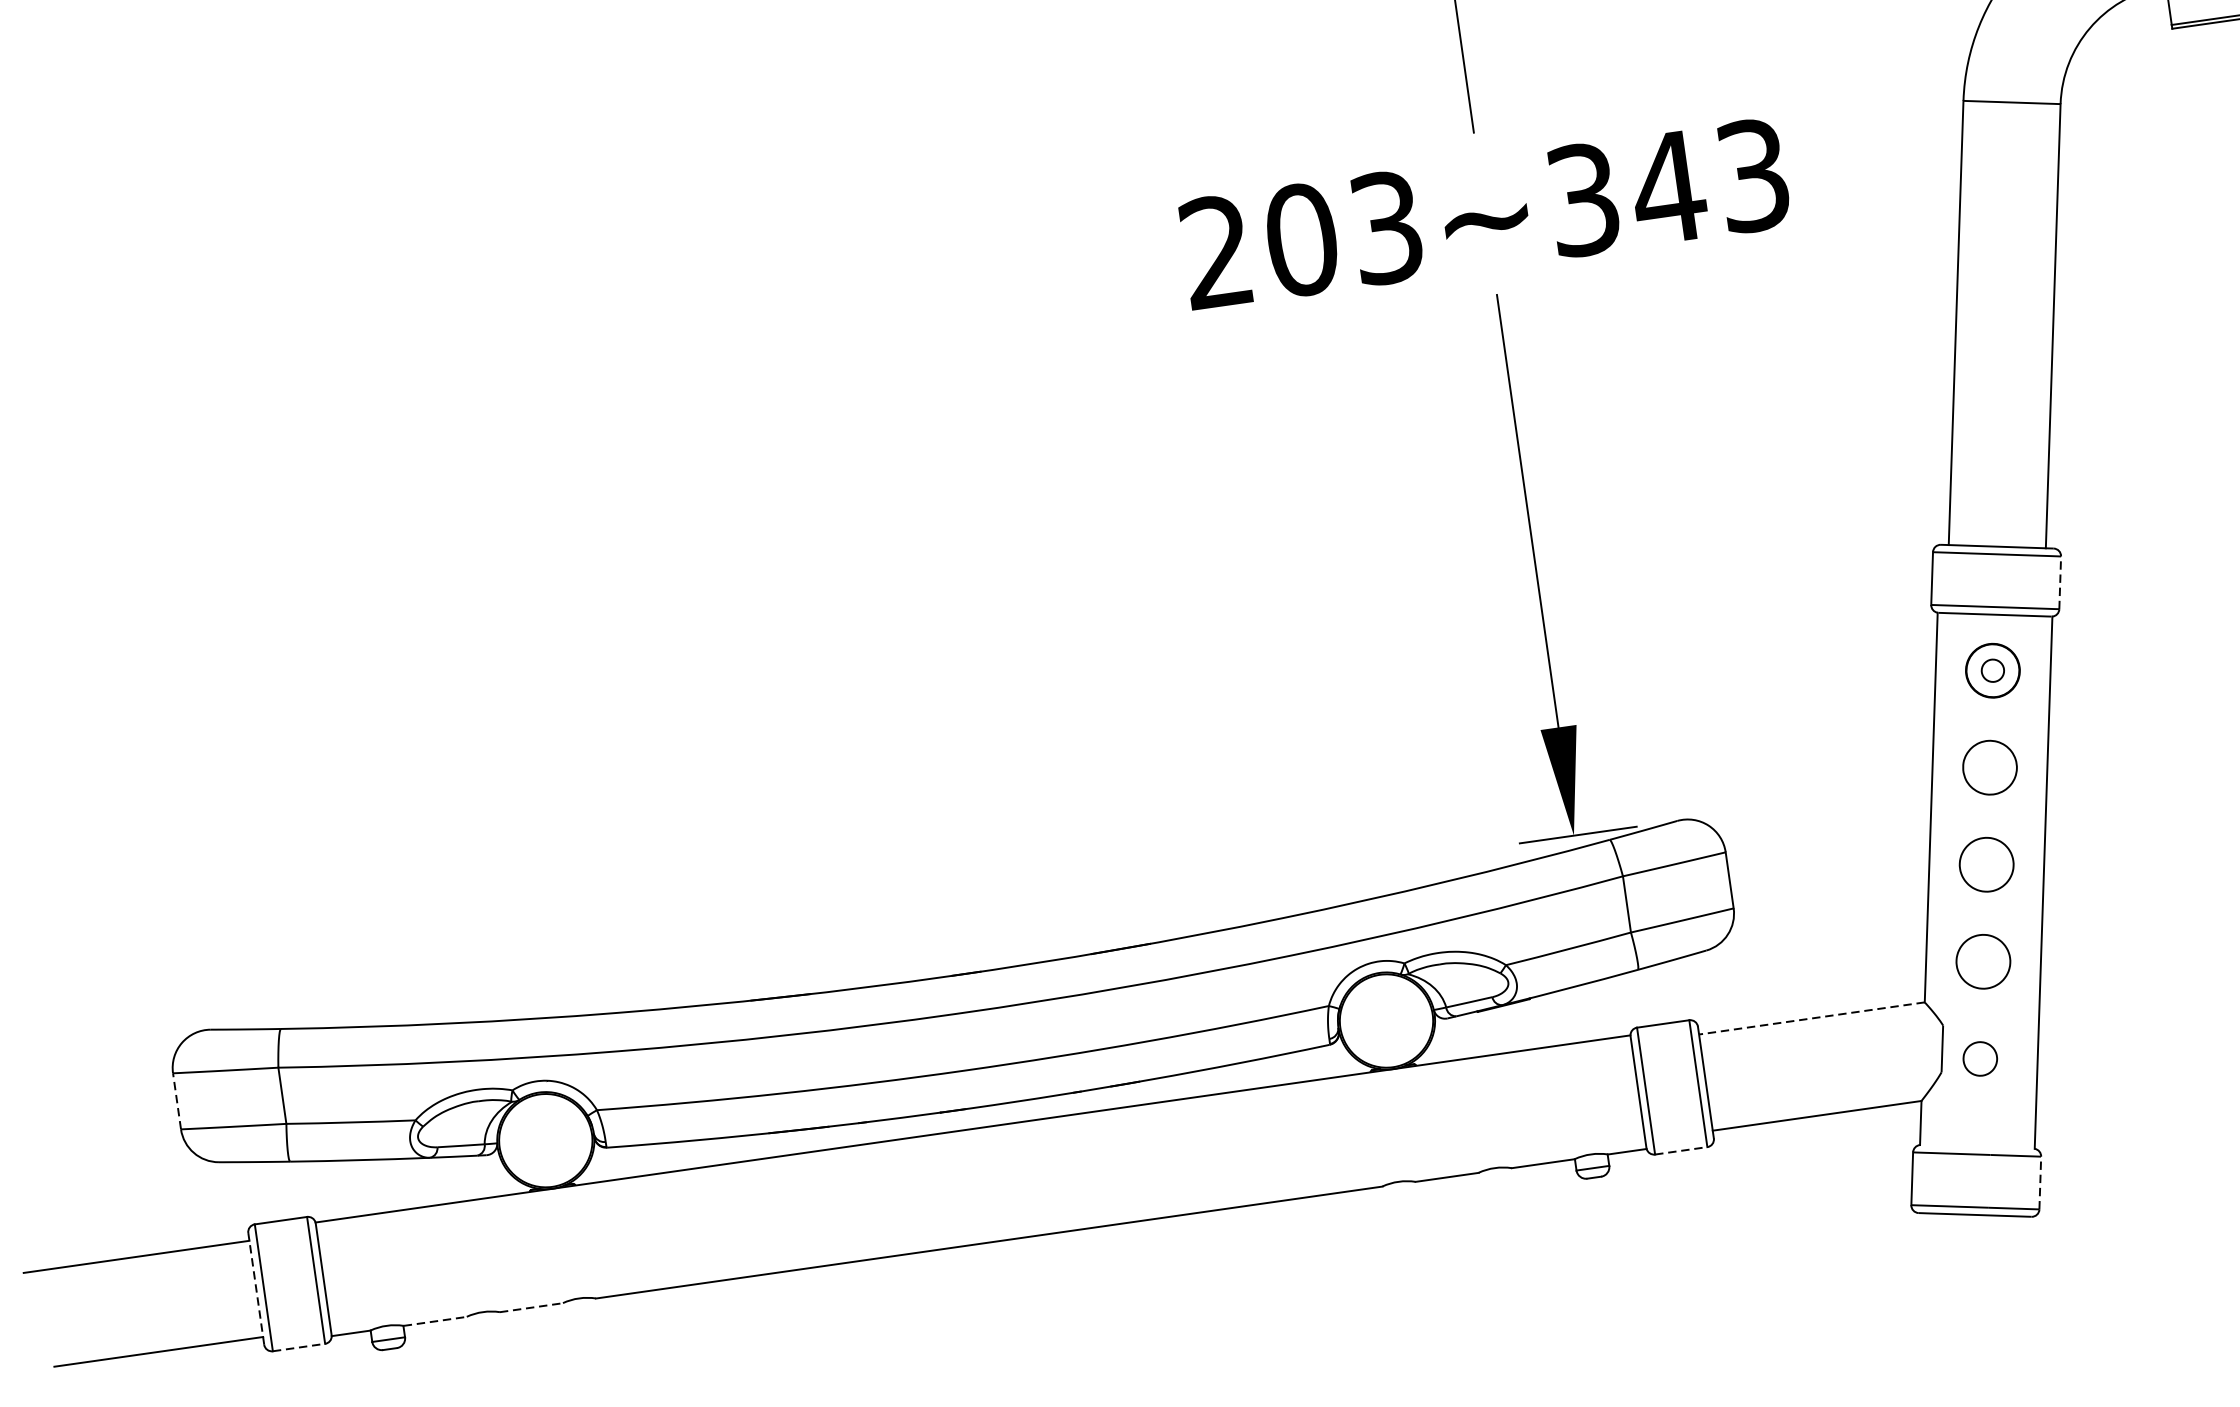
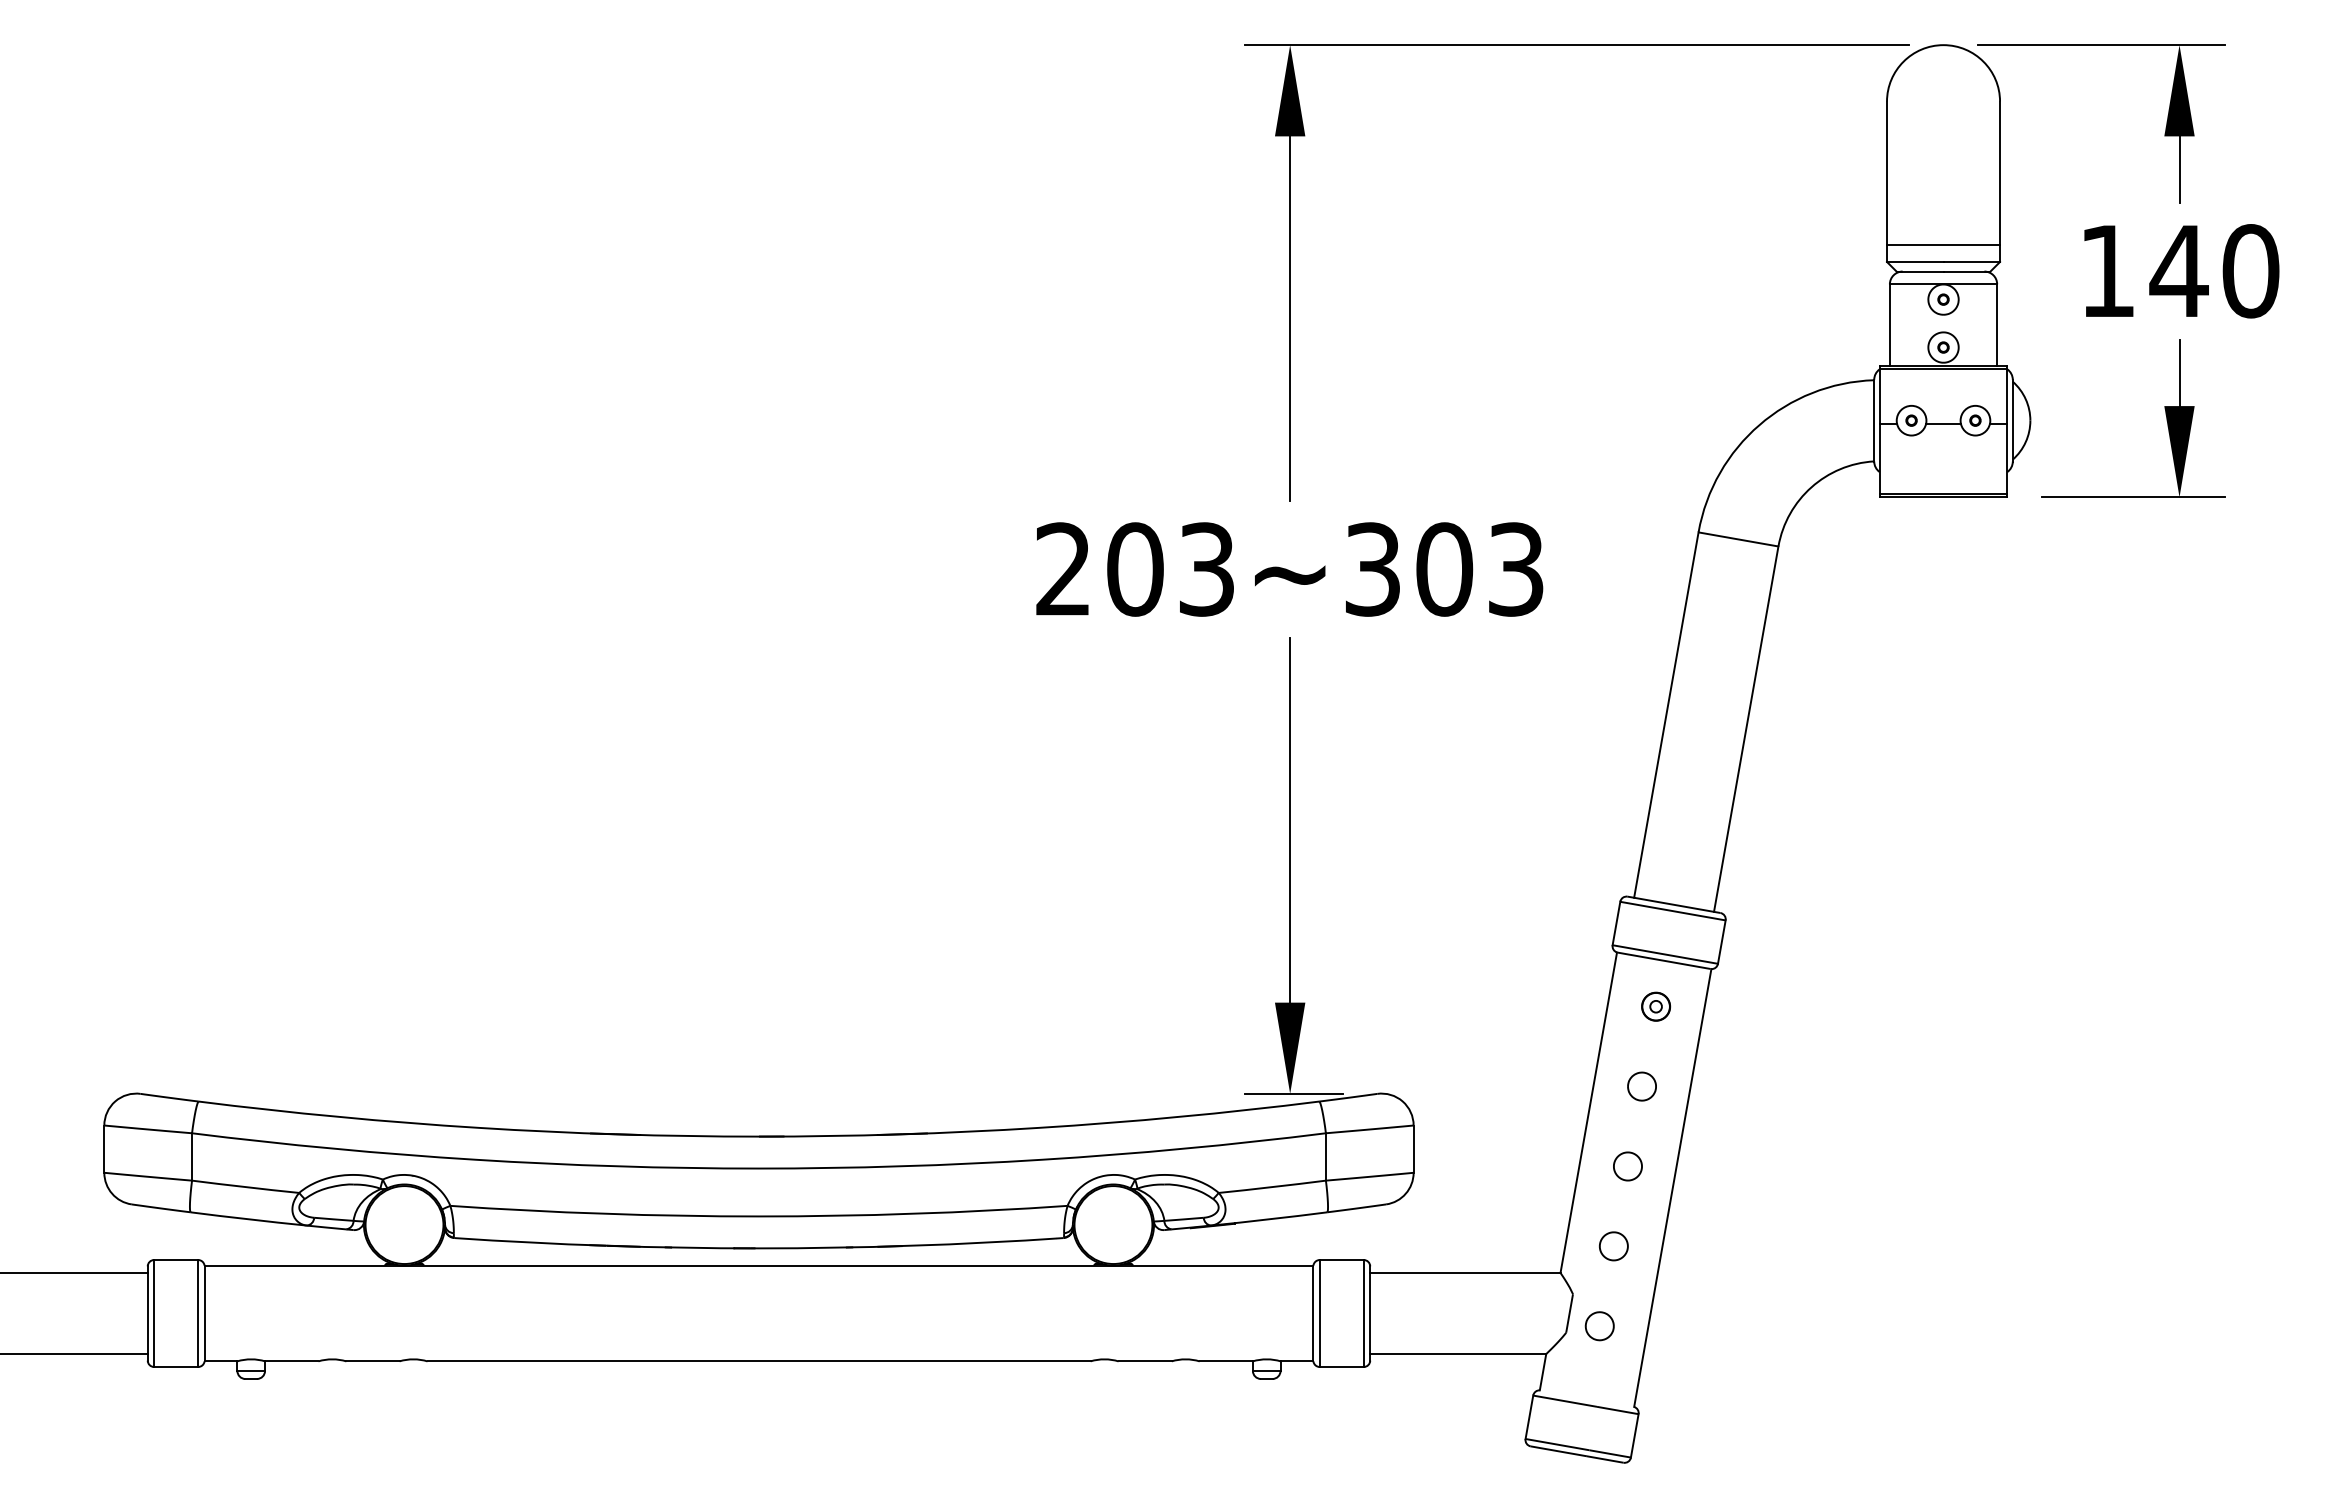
text: (1668, 187) -> (1444, 569), 203~343 -> 203~303
line: (2059, 582) -> (1721, 941), dashed -> solid
part: (1993, 670) -> (1656, 1006), size x0.62
part: (1989, 767) -> (1641, 1086), size x0.62
part: (1986, 864) -> (1627, 1166), size x0.62
part: (1983, 962) -> (1613, 1246), size x0.62
line: (1810, 1018) -> (1464, 1272), dashed -> solid
line: (177, 1101) -> (104, 1149), dashed -> solid
line: (1682, 1151) -> (1342, 1367), dashed -> solid
line: (2039, 1182) -> (1634, 1435), dashed -> solid
line: (255, 1288) -> (147, 1313), dashed -> solid
line: (530, 1307) -> (372, 1361), dashed -> solid
line: (434, 1321) -> (291, 1361), dashed -> solid
line: (299, 1348) -> (176, 1367), dashed -> solid

